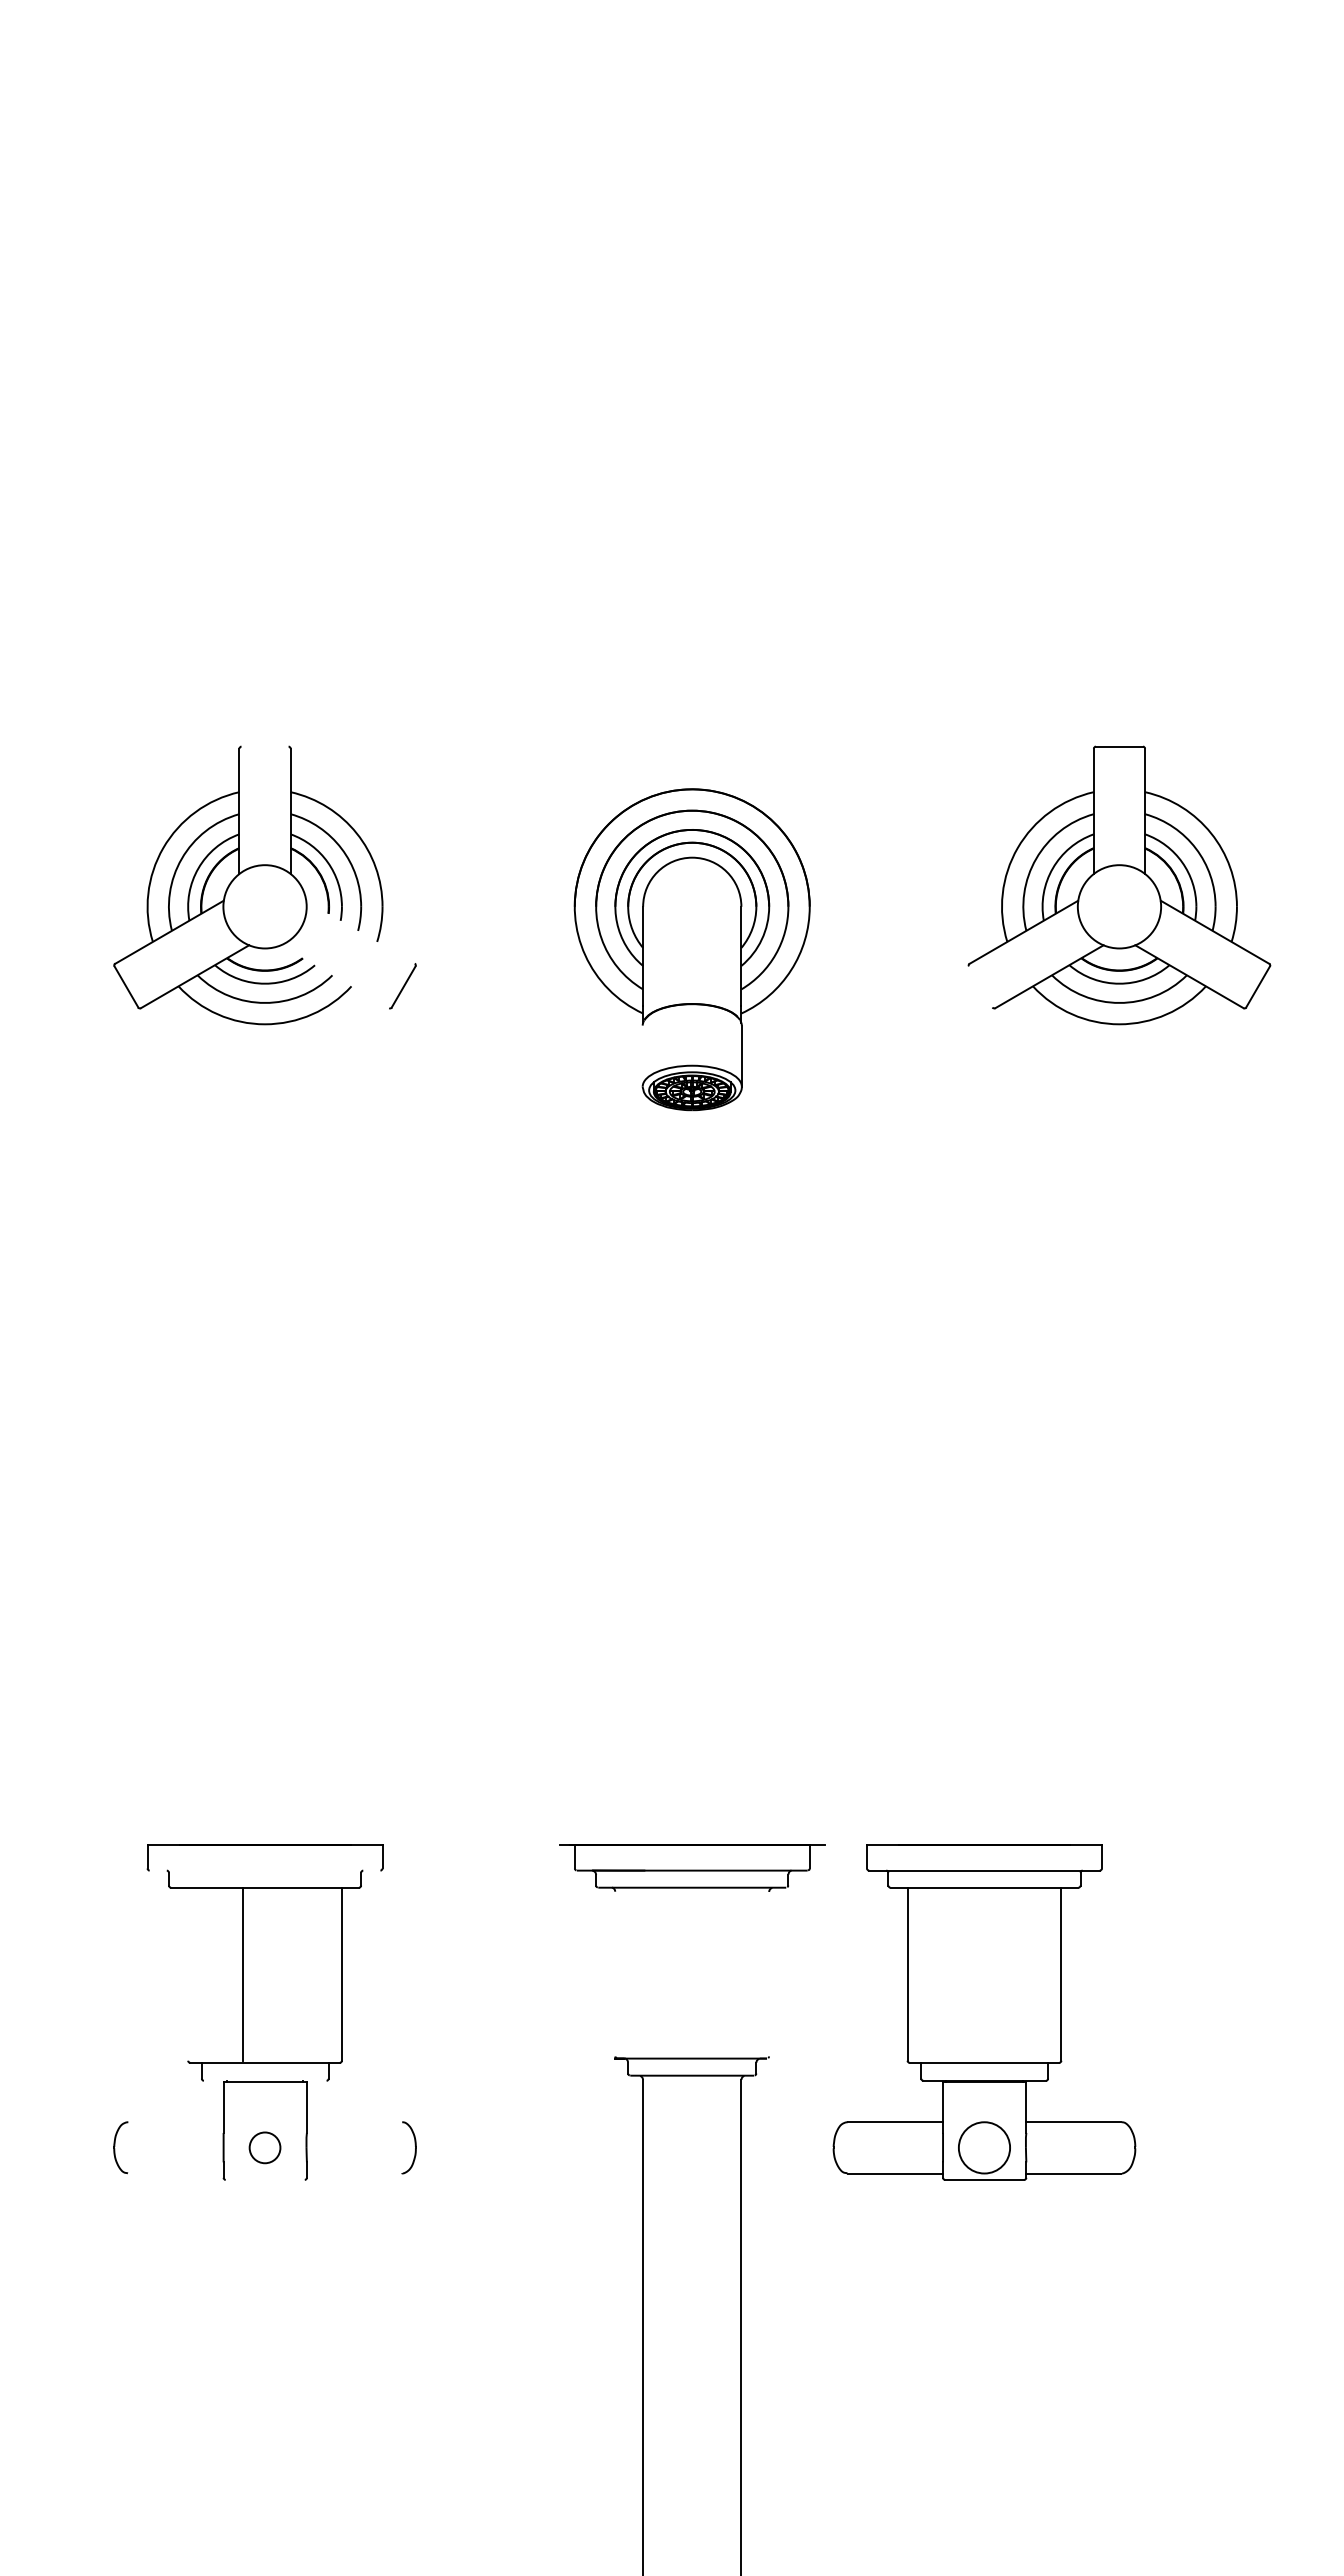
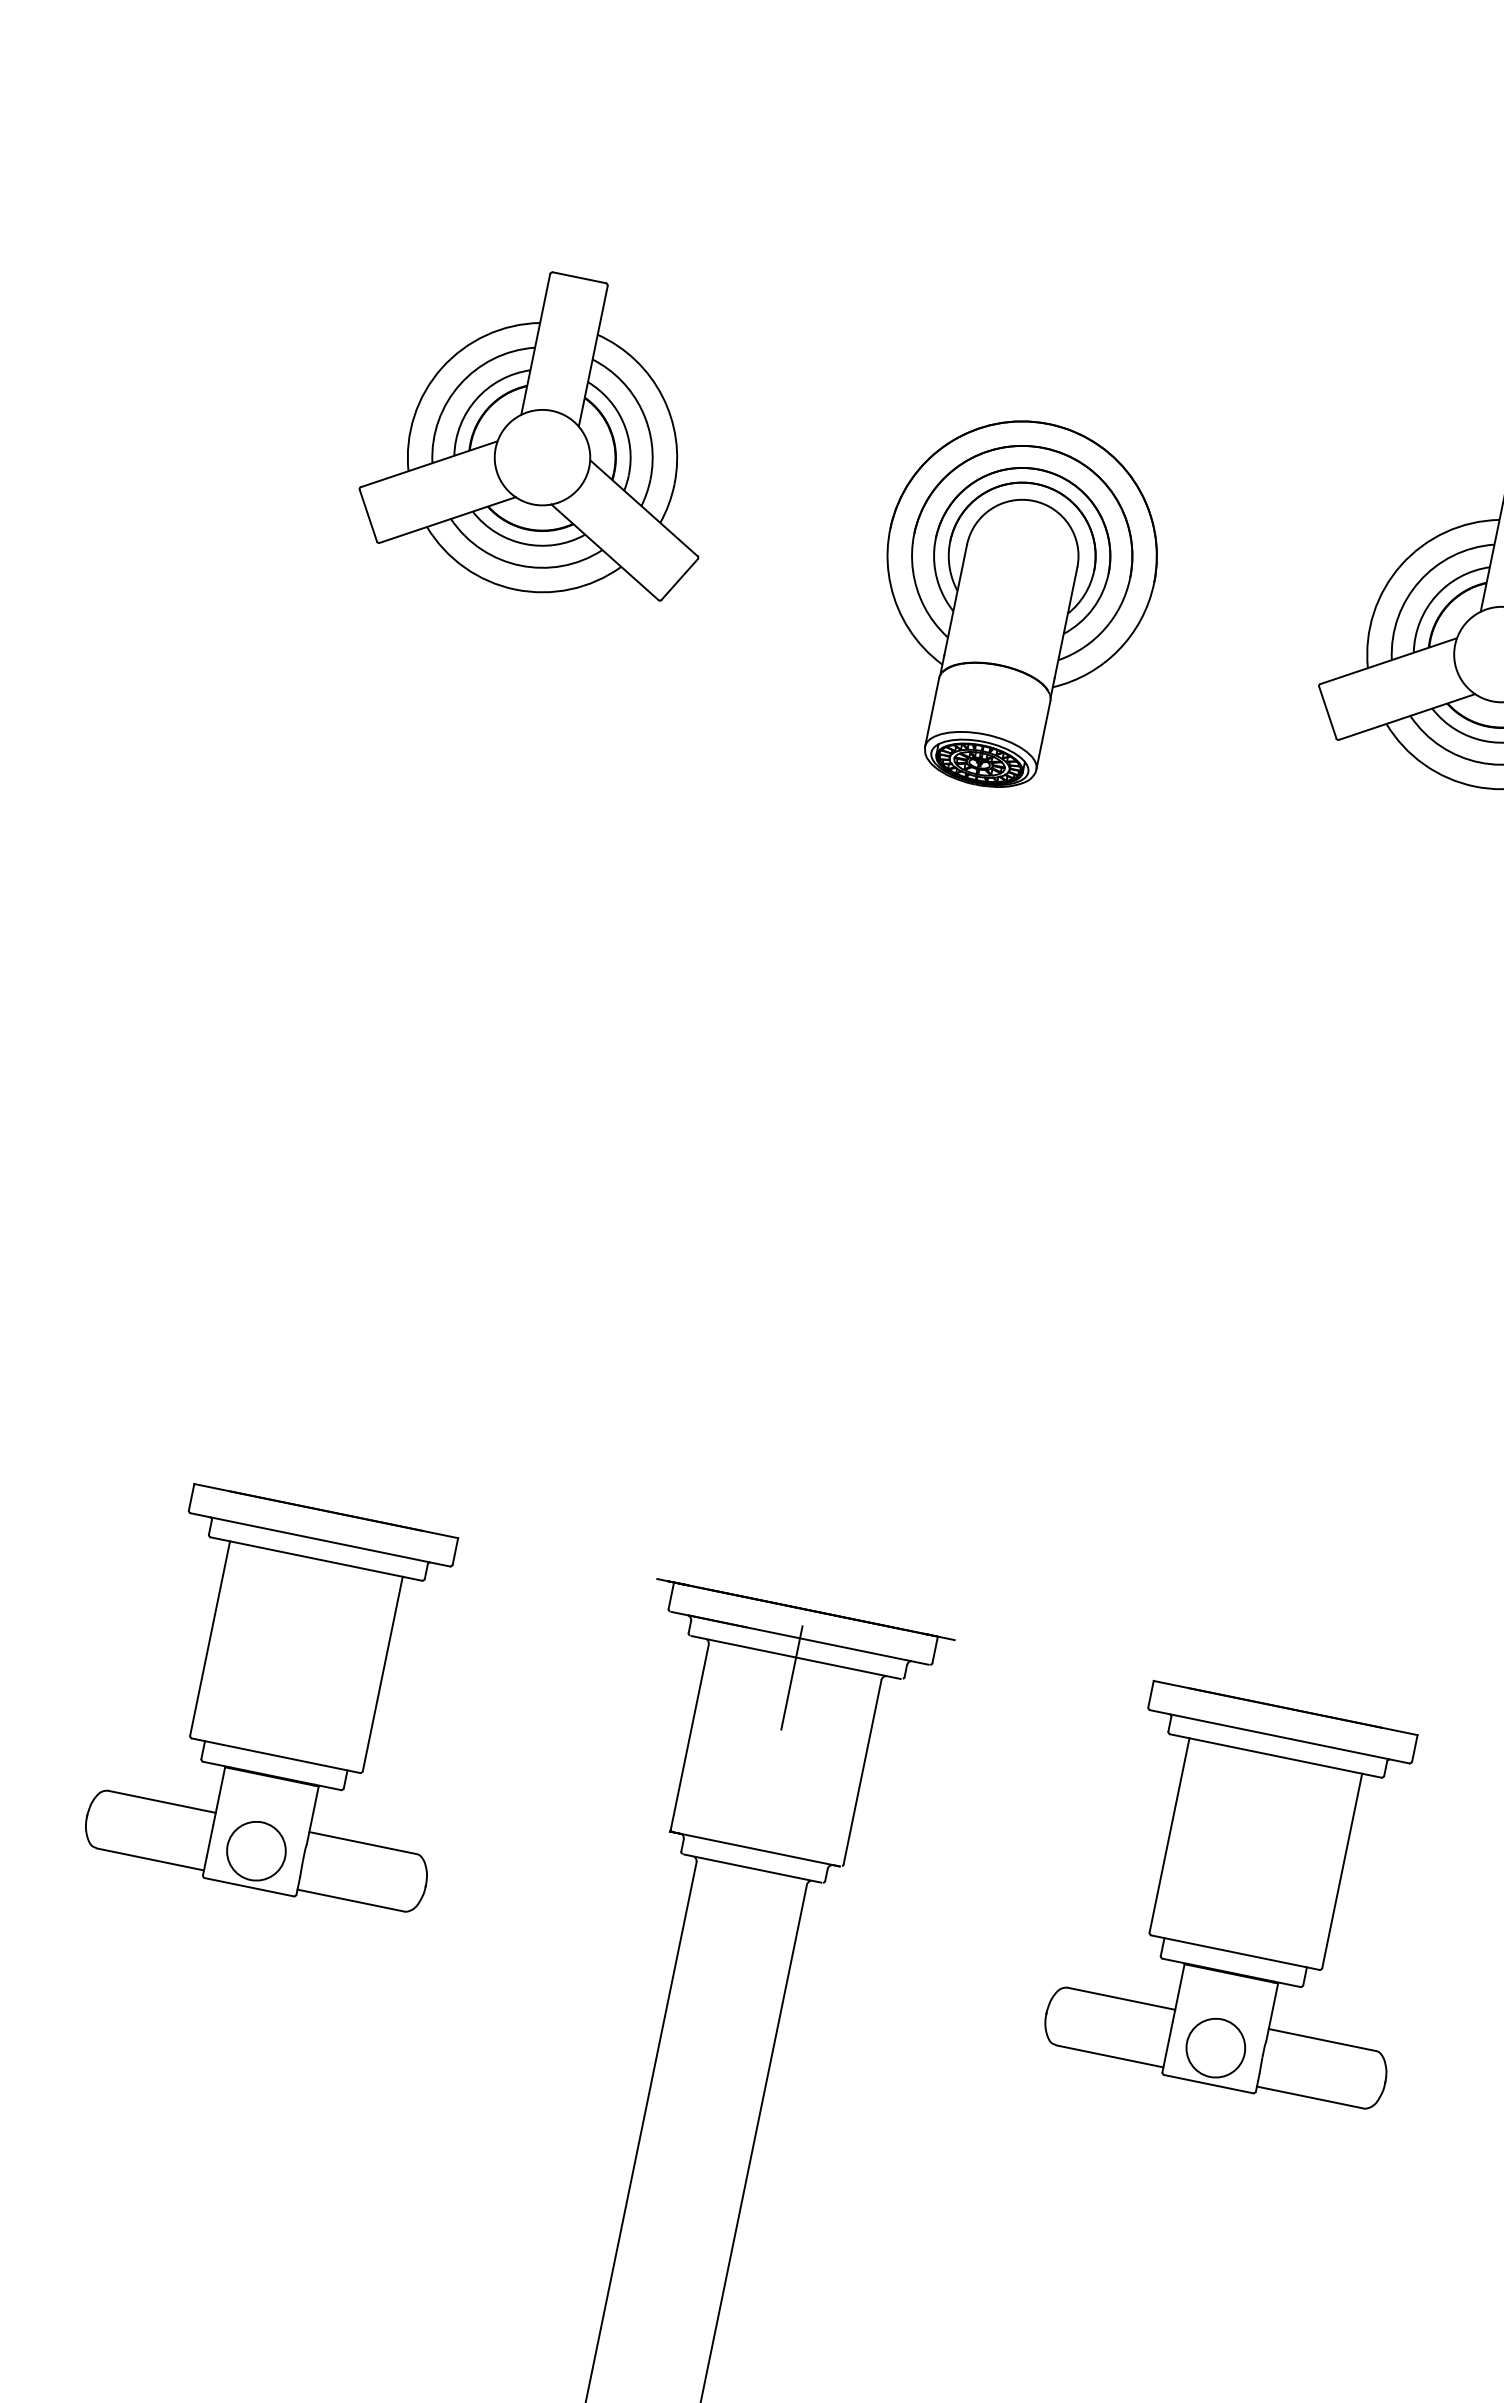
line: (264, 746) -> (578, 277), added
line: (360, 931) -> (643, 507), added
line: (334, 976) -> (604, 551), added
line: (980, 986) -> (1327, 712), added
line: (642, 1055) -> (932, 711), added
line: (264, 1870) -> (319, 1539), added
line: (692, 1905) -> (792, 1677), added
line: (243, 1973) -> (210, 1637), moved
line: (615, 1973) -> (690, 1736), added
line: (769, 1973) -> (863, 1771), added
part: (984, 2012) -> (1247, 1896), moved
line: (264, 2080) -> (271, 1775), added
line: (175, 2122) -> (161, 1802), added
line: (353, 2122) -> (361, 1843), added
circle: (264, 2147) -> (255, 1850), size x1.67
line: (175, 2173) -> (149, 1859), added
line: (353, 2173) -> (349, 1900), added
line: (264, 2179) -> (248, 1886), added

